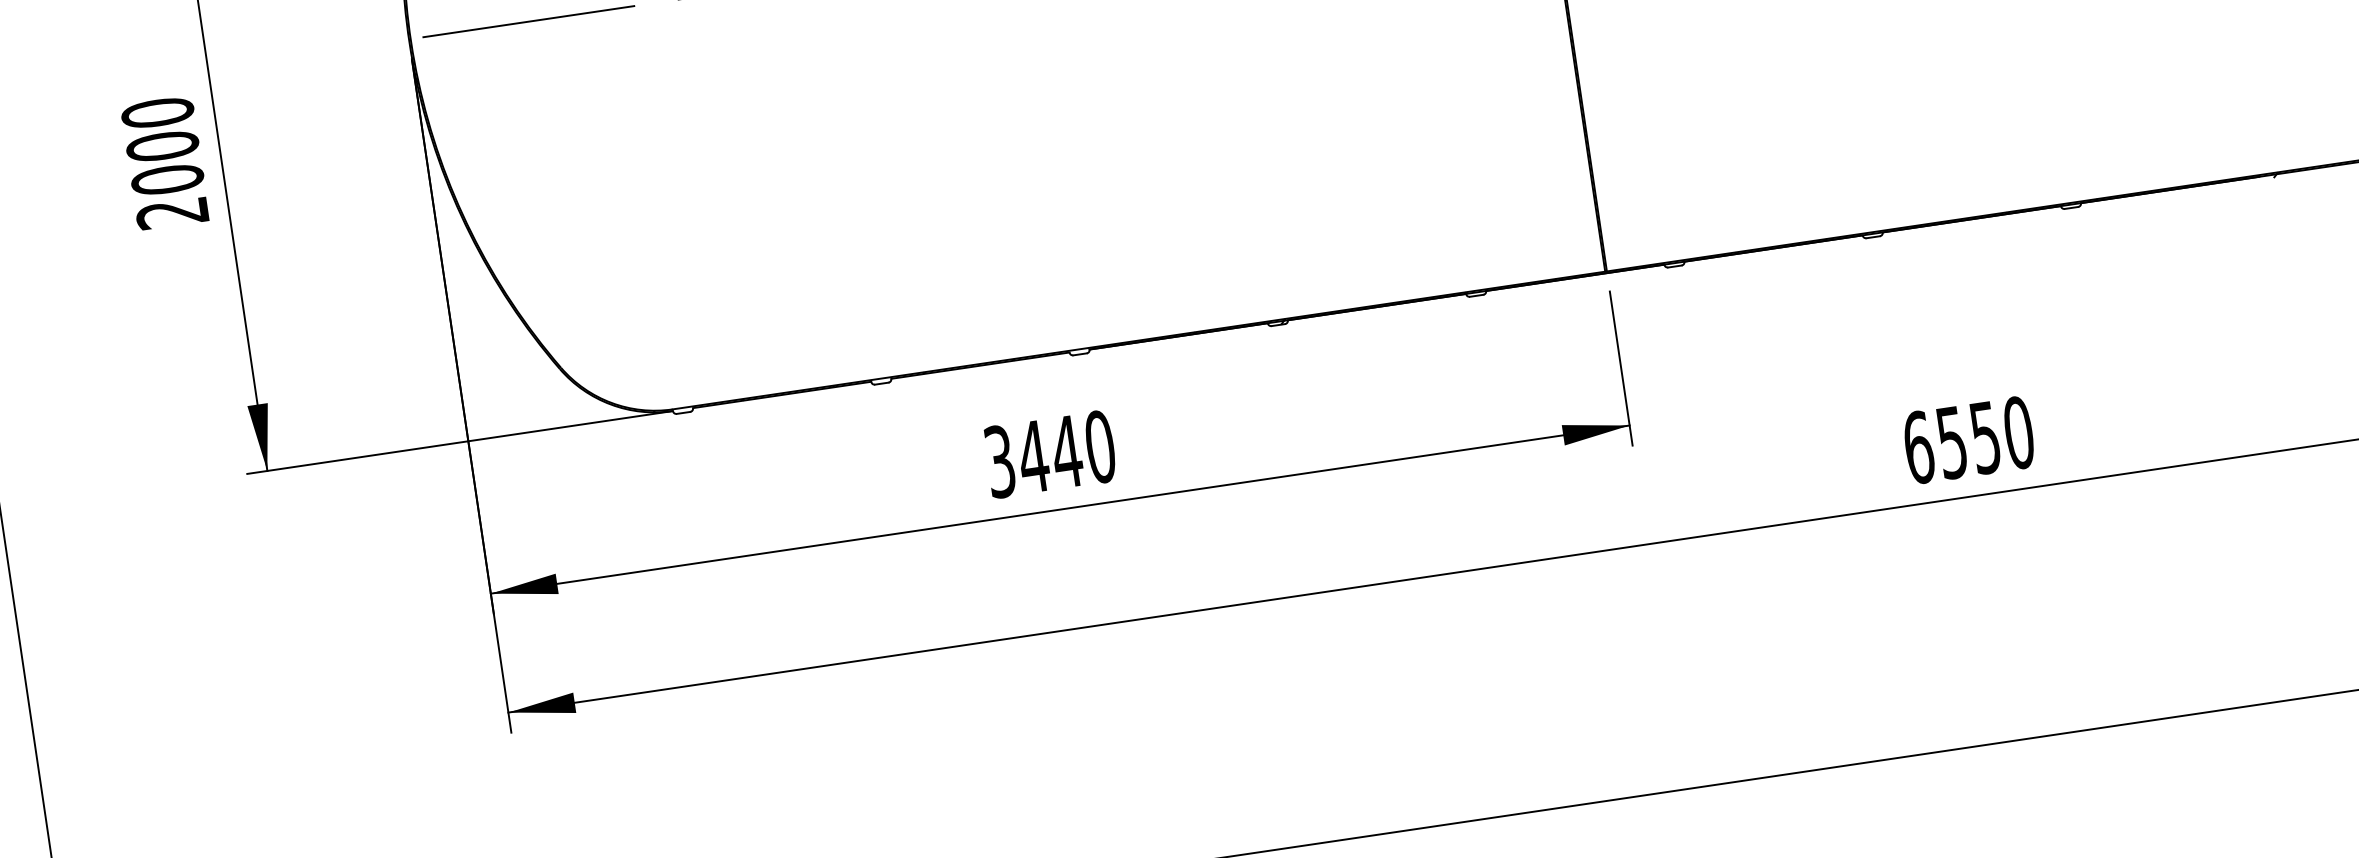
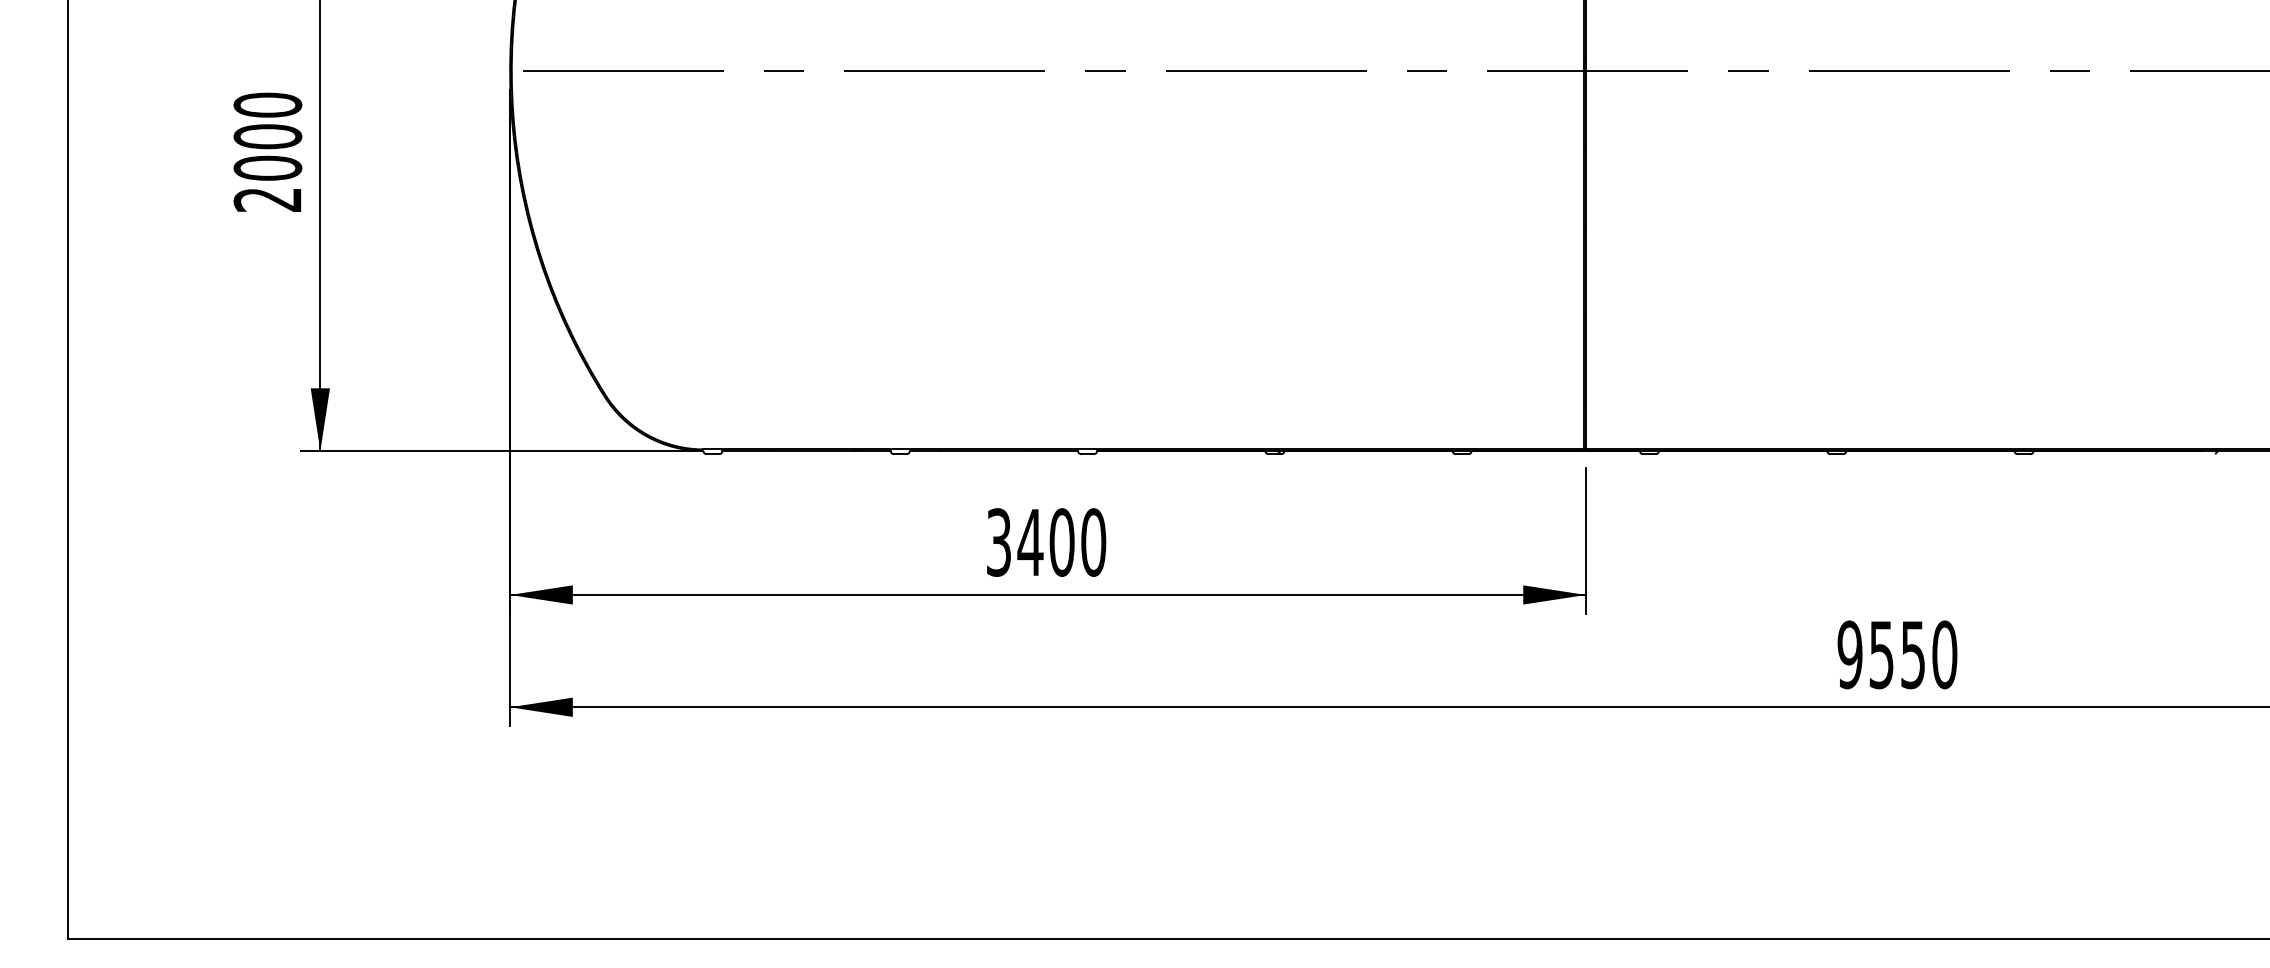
text: (1917, 447) -> (1849, 654), 6550 -> 9550
text: (1066, 451) -> (1061, 542), 3440 -> 3400

